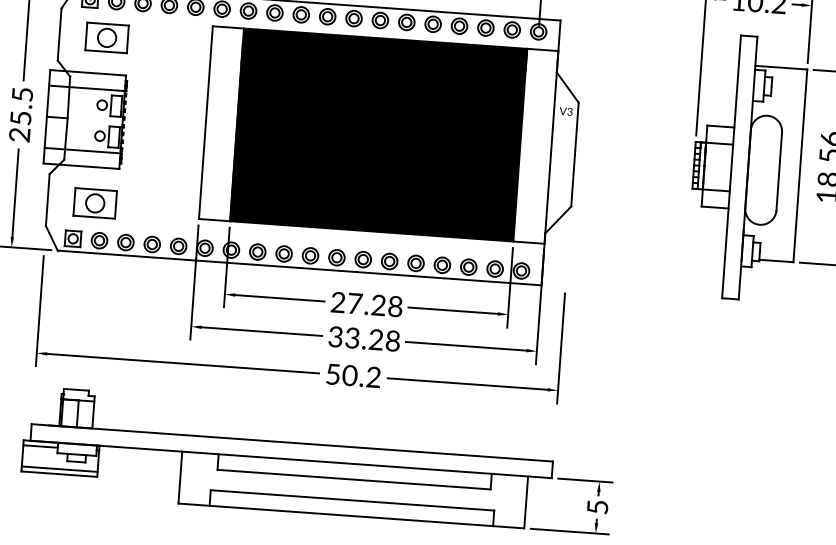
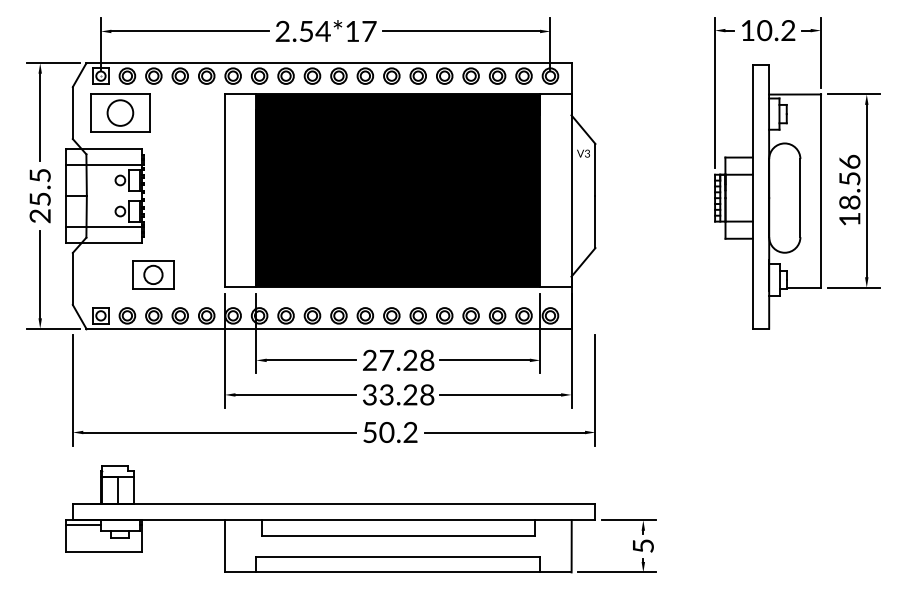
part: (107, 37) -> (120, 112), size x1.4
part: (95, 202) -> (153, 274), moved
line: (60, 469) -> (104, 546), removed

